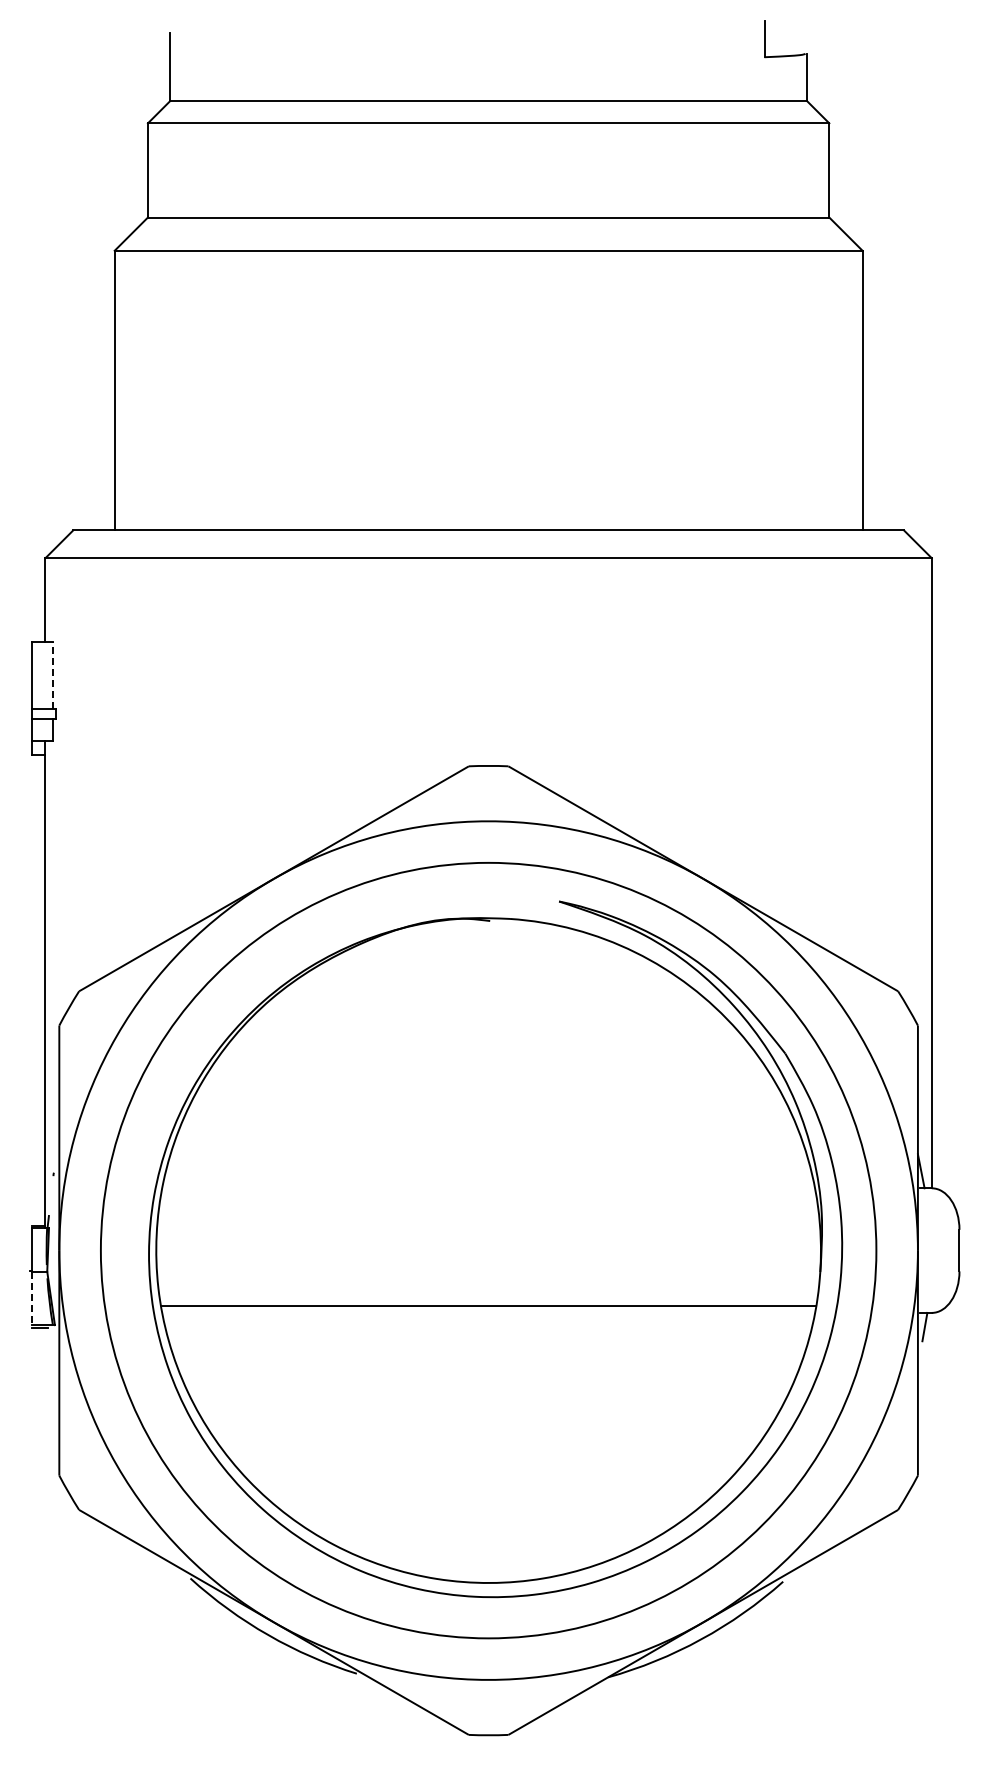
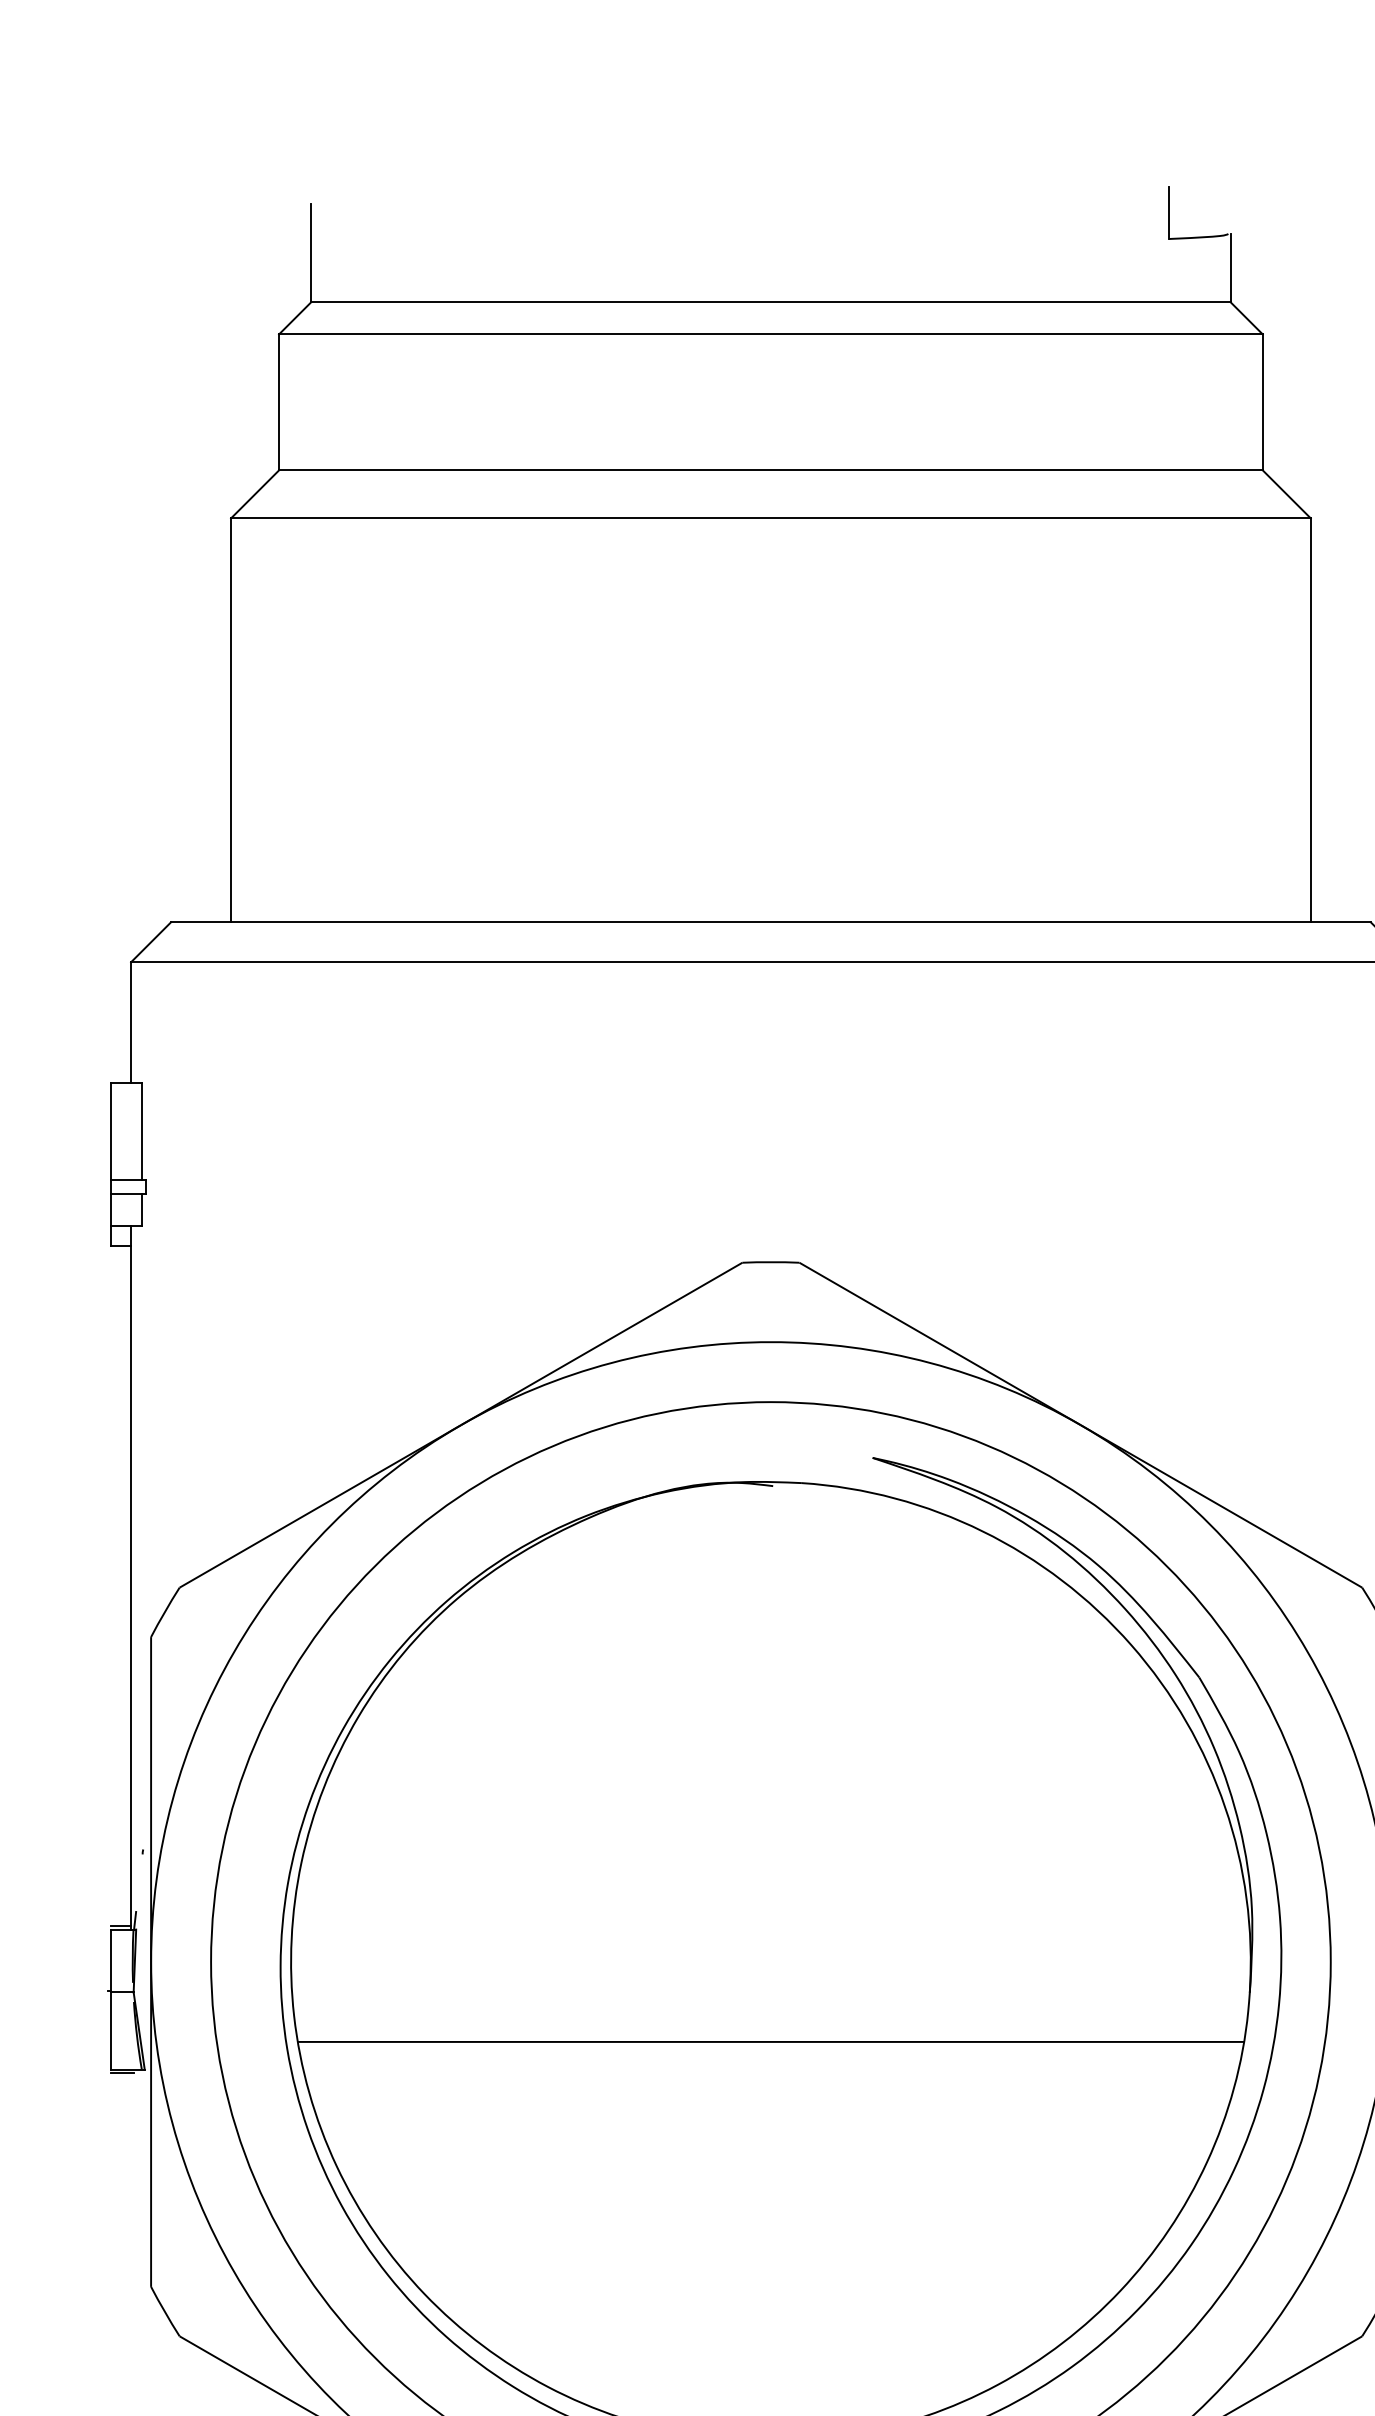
line: (53, 675) -> (142, 1131), dashed -> solid
line: (31, 1298) -> (110, 2031), dashed -> solid

